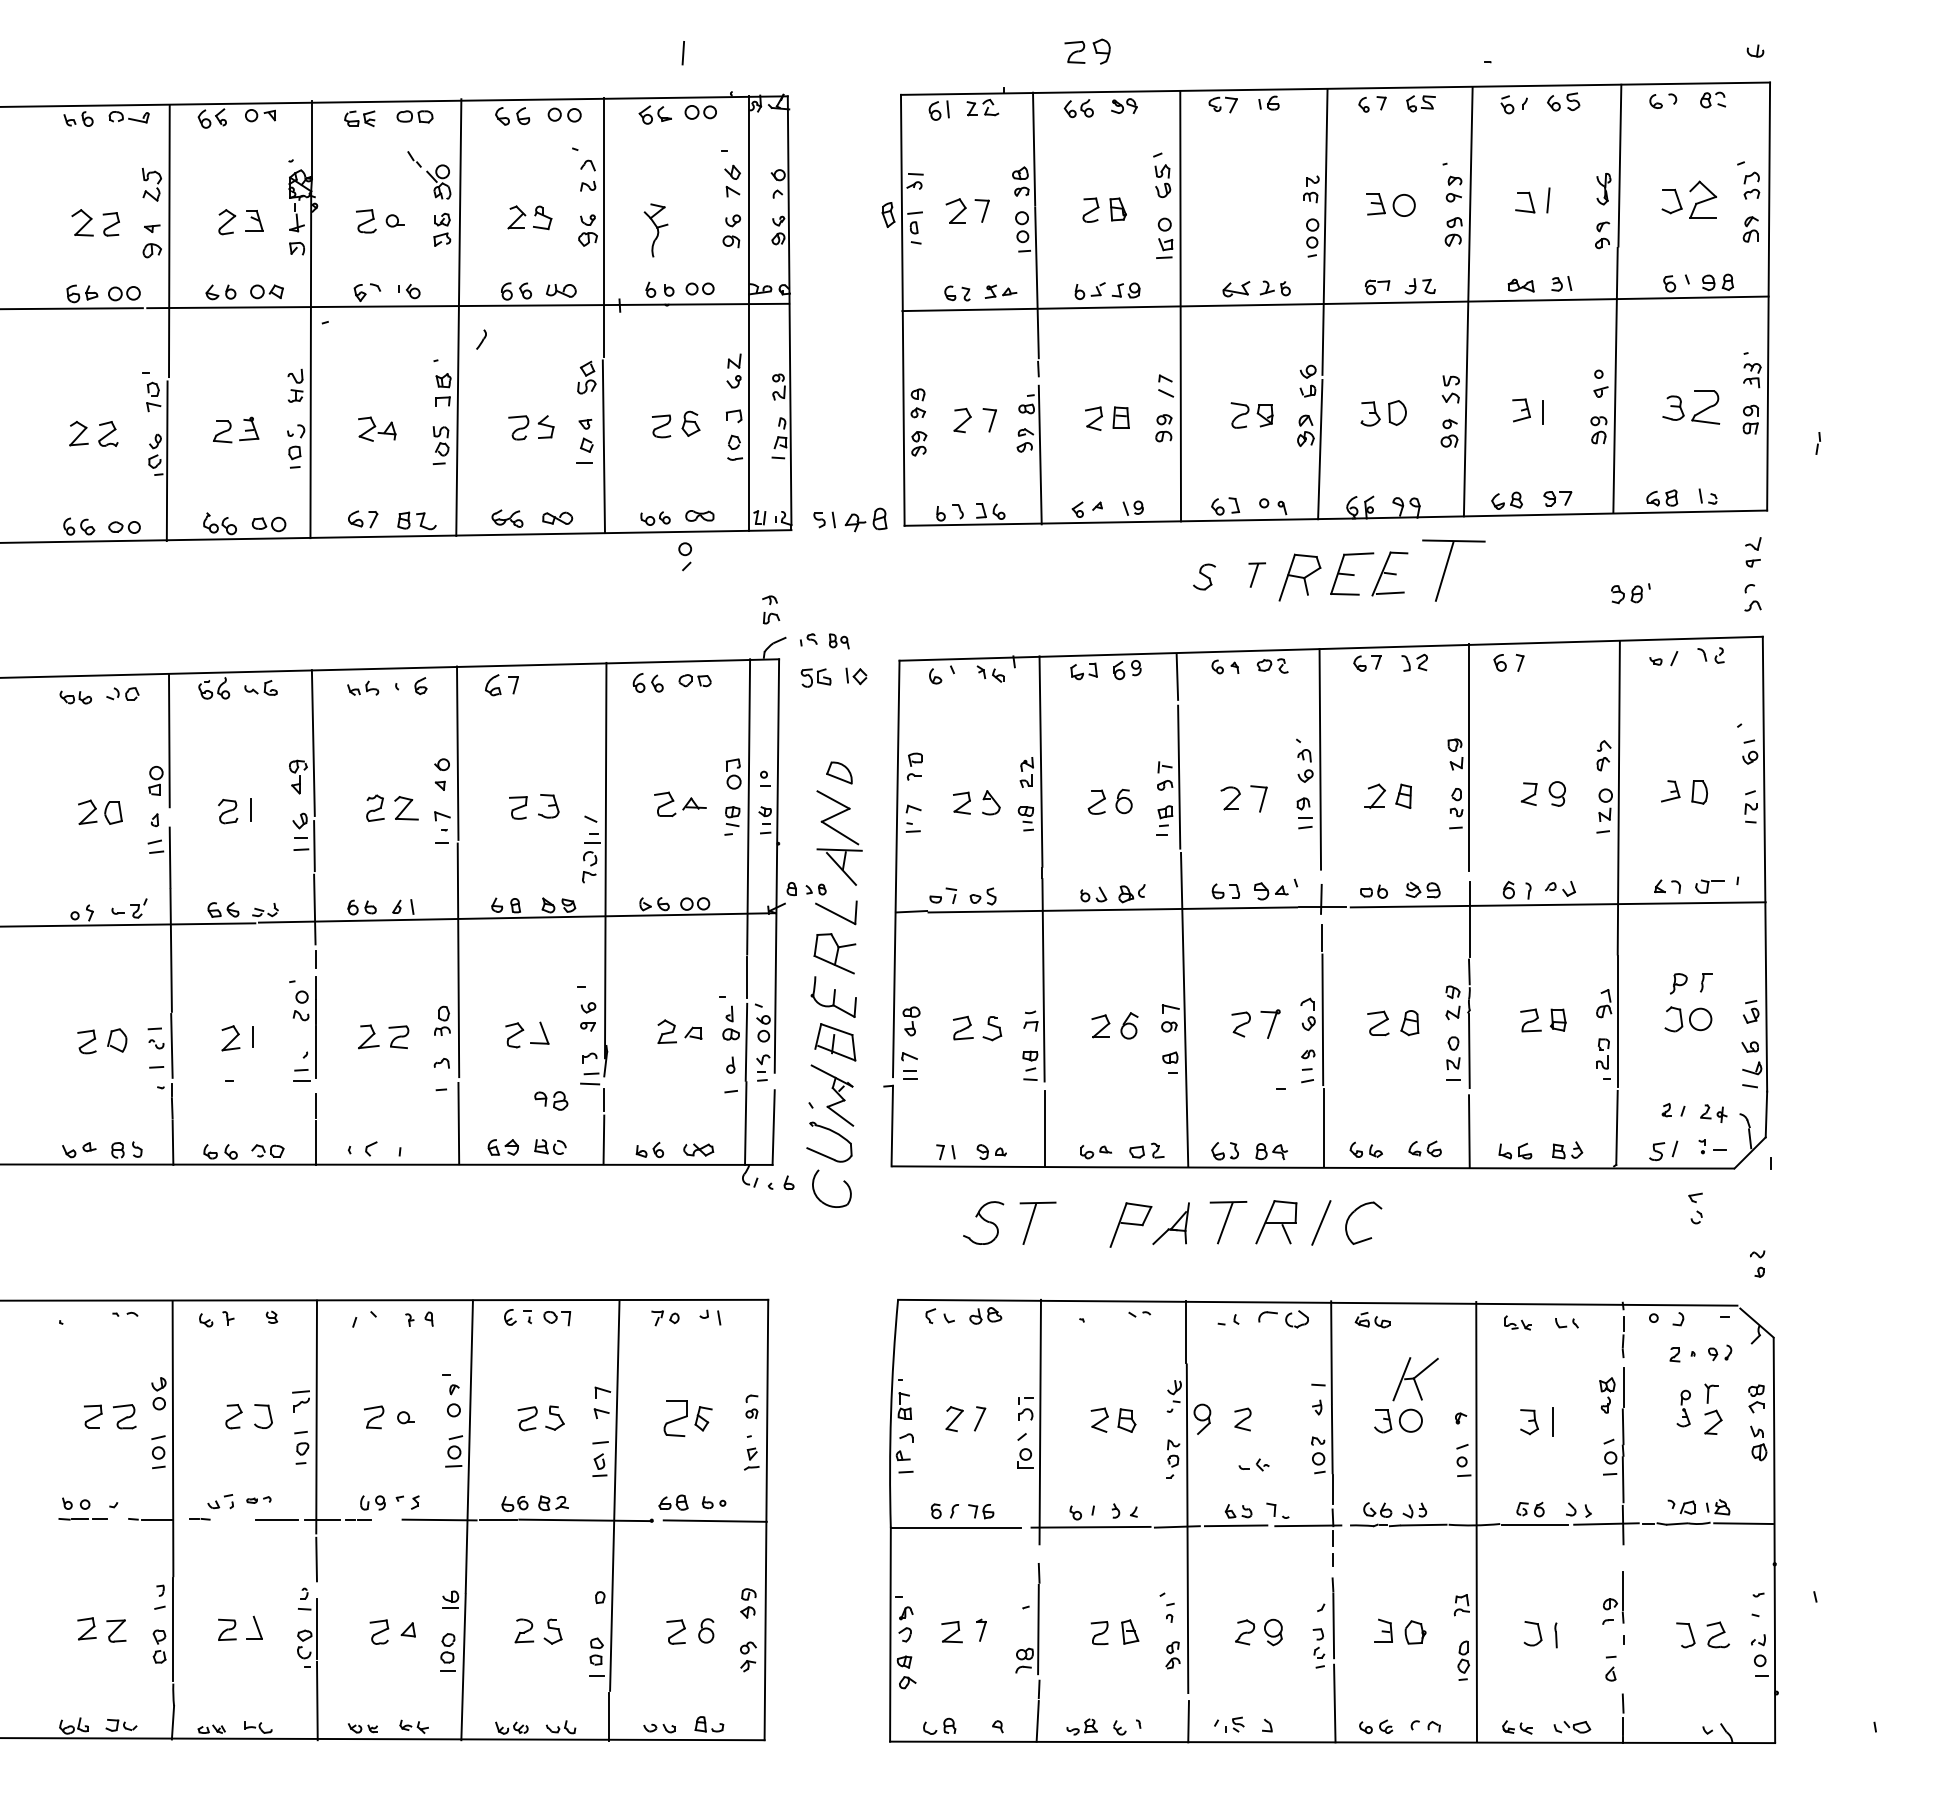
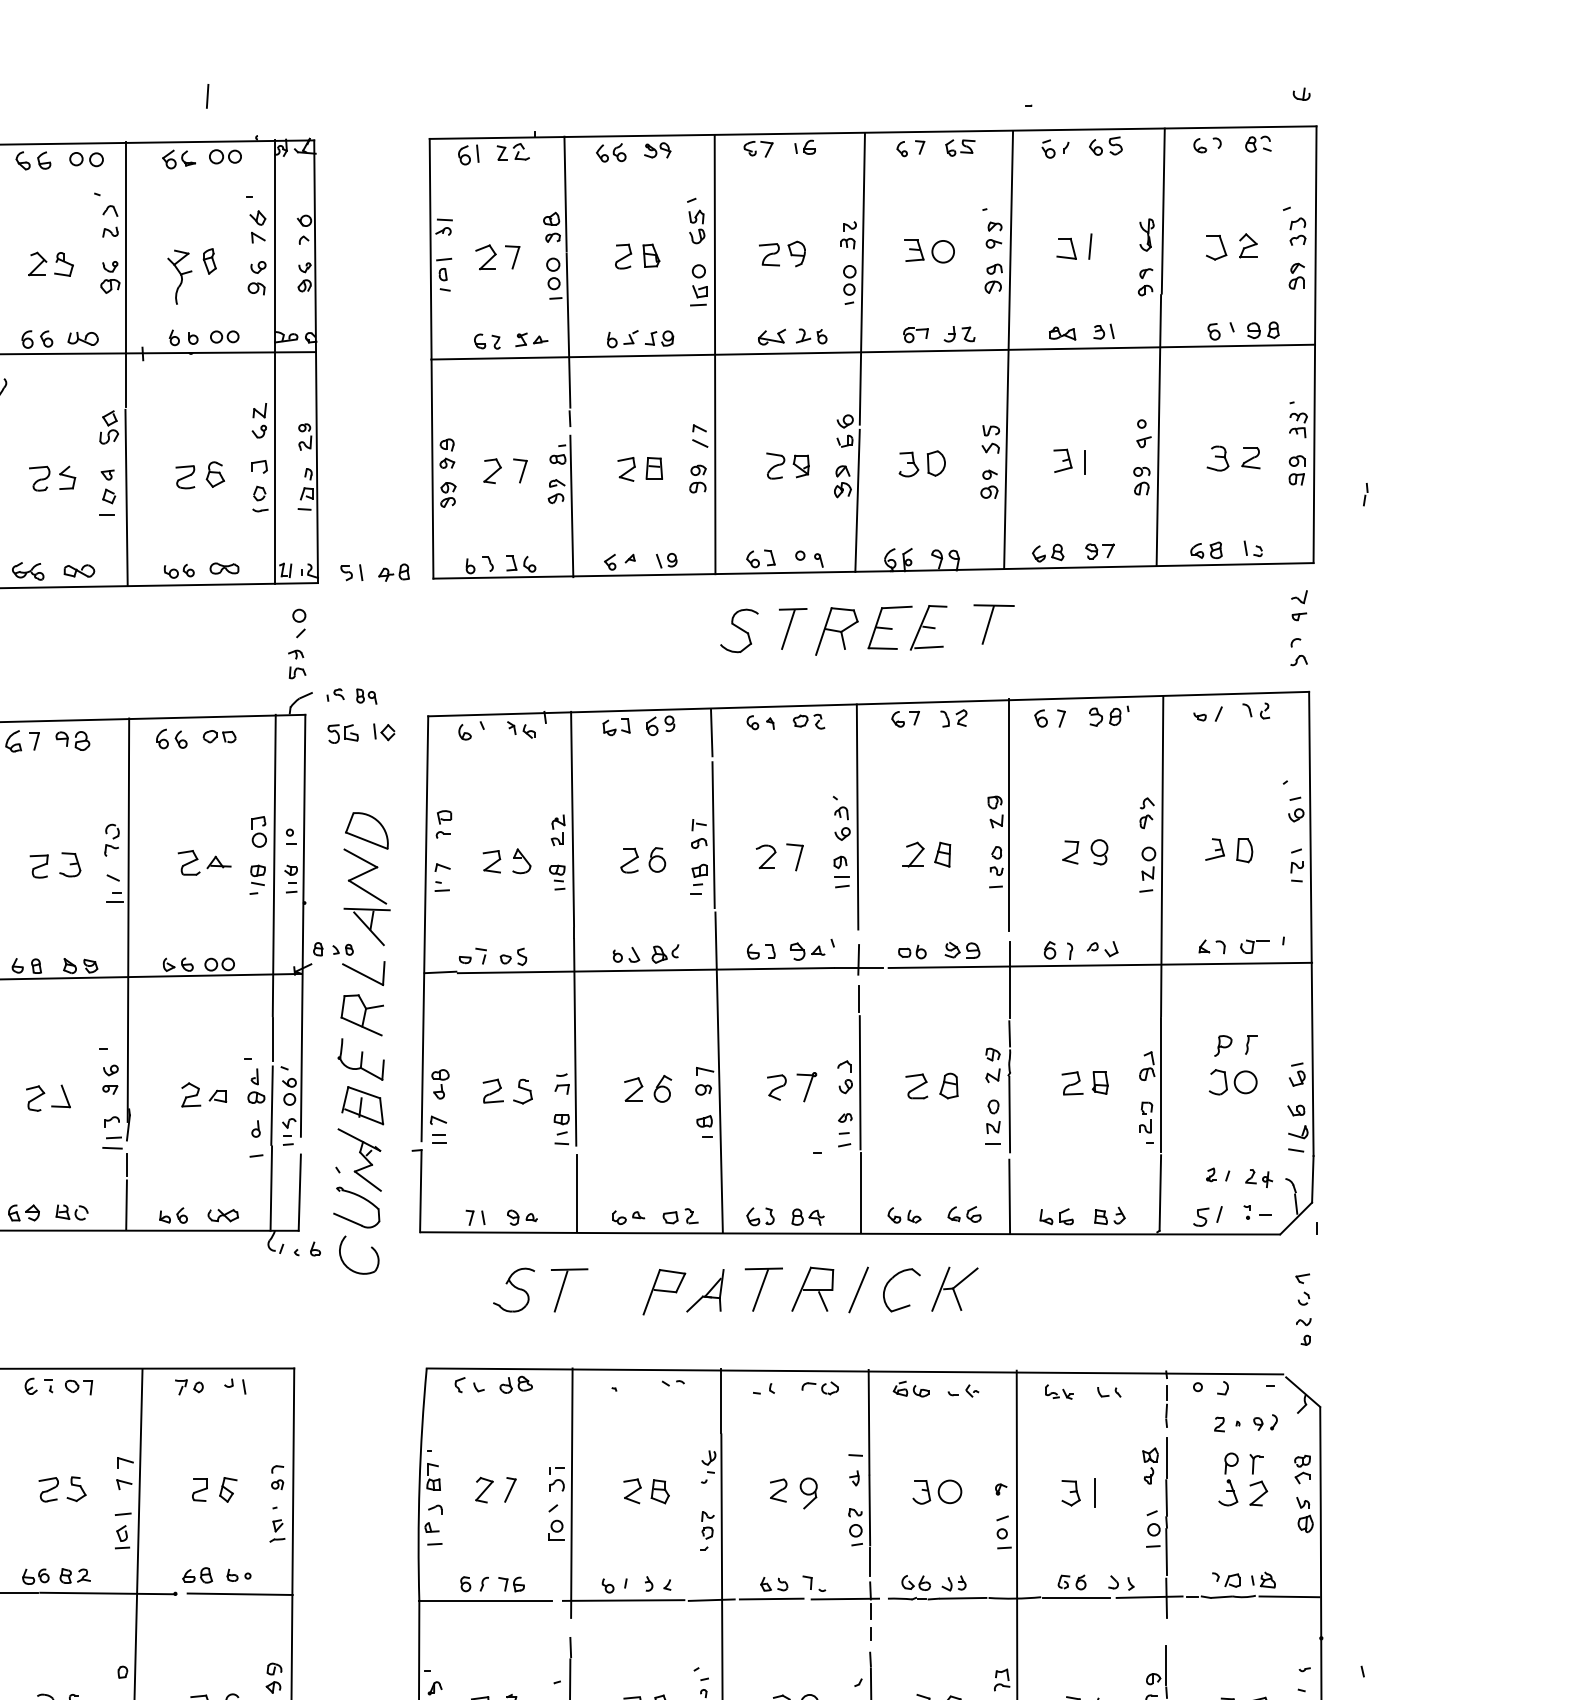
part: (1087, 51) -> (782, 253), moved
part: (1703, 199) -> (1248, 245), size x0.62
part: (888, 214) -> (209, 260), moved
part: (1705, 407) -> (1250, 457), size x0.62
part: (865, 519) -> (393, 572), size x0.71
part: (684, 556) -> (298, 623), moved
part: (1454, 570) -> (994, 624), size x0.62
part: (1257, 574) -> (793, 628), size x1.67
part: (1204, 576) -> (739, 630), size x1.67
part: (1630, 593) -> (1108, 716), moved
part: (839, 772) -> (366, 830), size x1.67
part: (589, 867) -> (111, 840), moved
part: (551, 1100) -> (73, 740), moved
part: (1695, 1208) -> (1302, 1289), moved
part: (1283, 1319) -> (820, 1388), size x0.71
part: (1415, 1379) -> (954, 1289), moved
part: (1683, 1408) -> (1228, 1479), size x1.43
part: (675, 1418) -> (199, 1489), size x0.62
part: (1202, 1418) -> (808, 1492), moved
part: (1253, 1464) -> (962, 1390), moved

